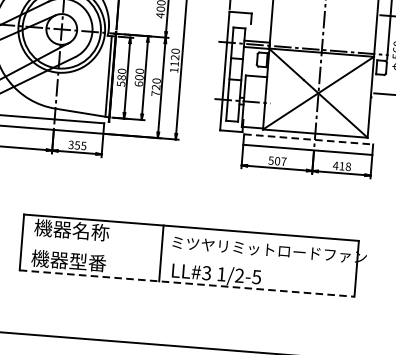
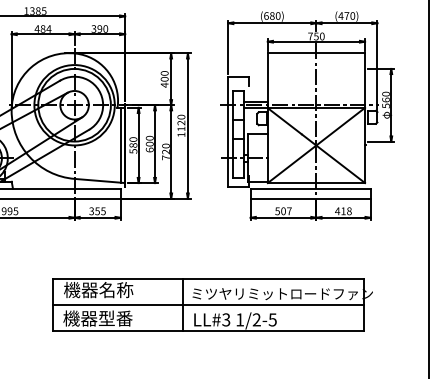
line: (308, 138) -> (310, 188), dashed -> solid
line: (188, 255) -> (208, 304), added
line: (186, 283) -> (208, 330), dashed -> solid

